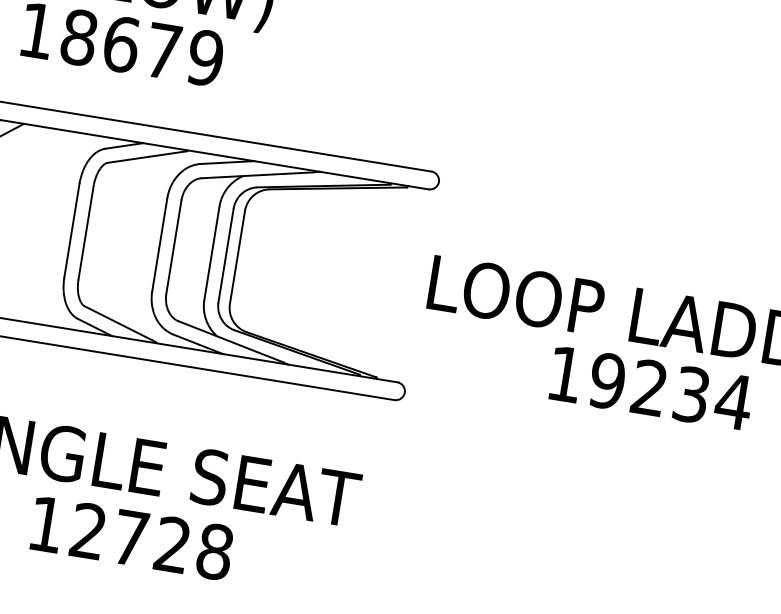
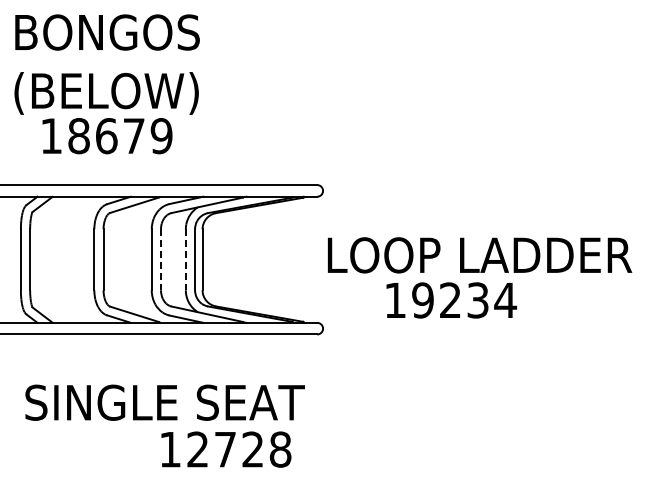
line: (172, 248) -> (160, 260), solid -> dashed
line: (211, 254) -> (185, 260), solid -> dashed
text: (651, 388) -> (451, 300), moved
text: (132, 538) -> (226, 449), moved

